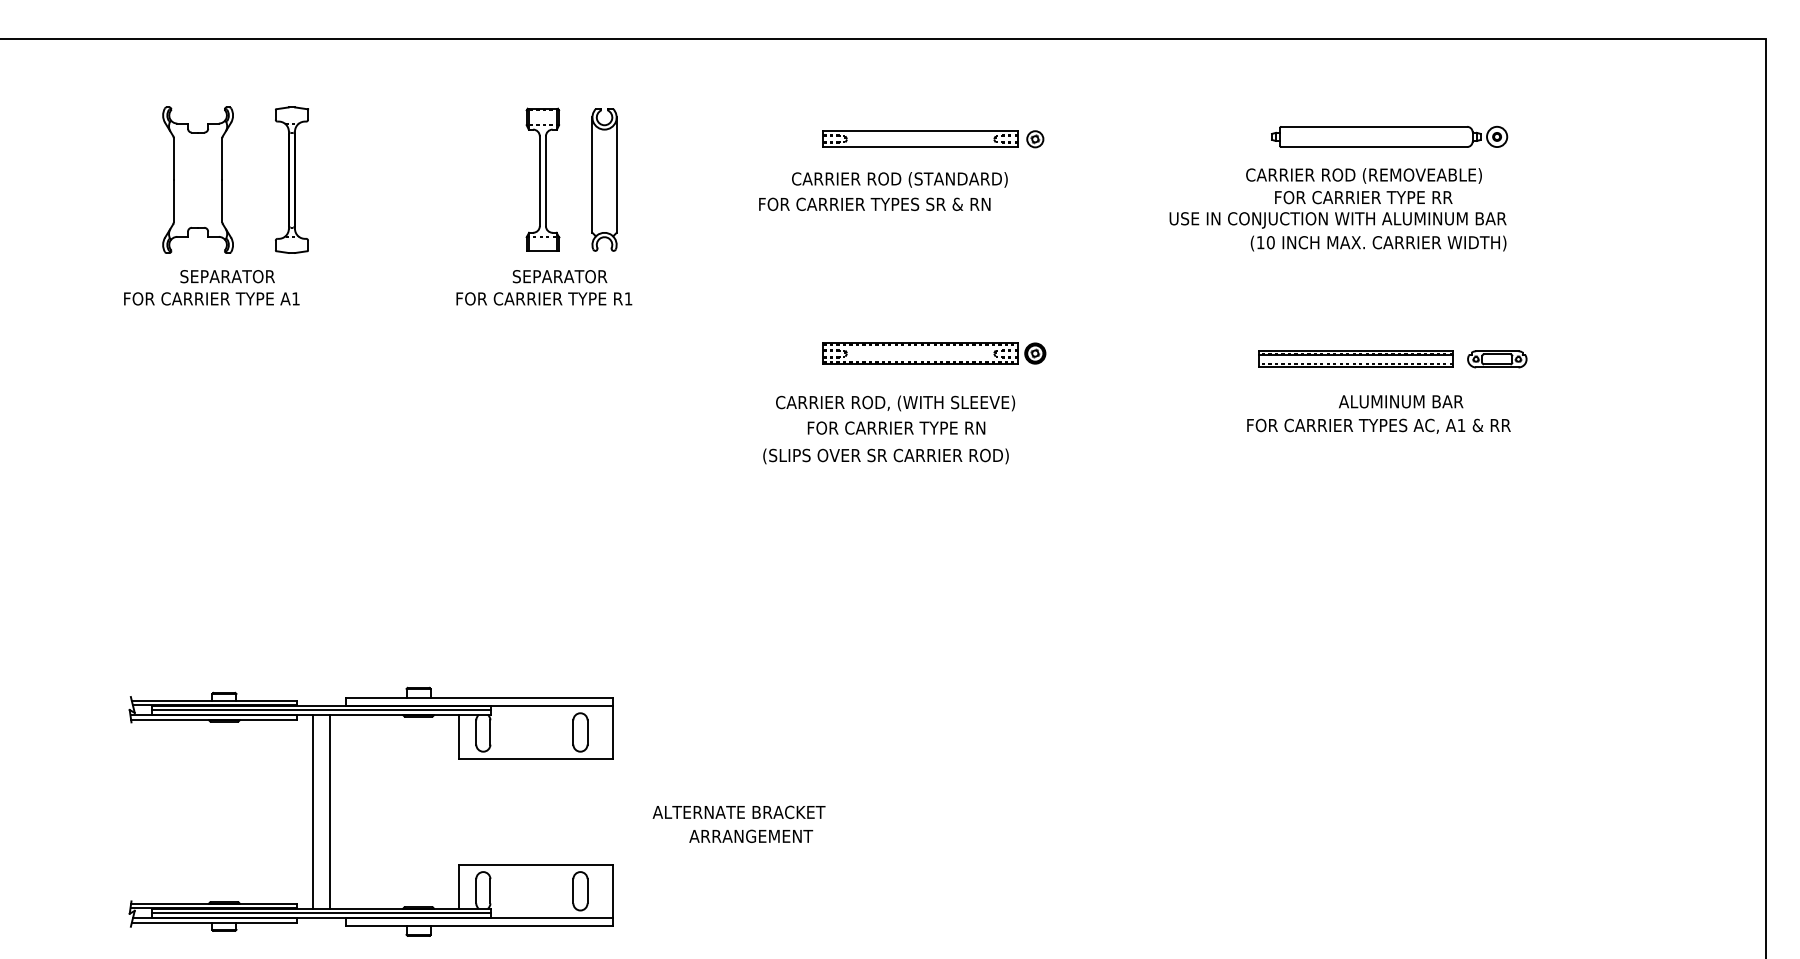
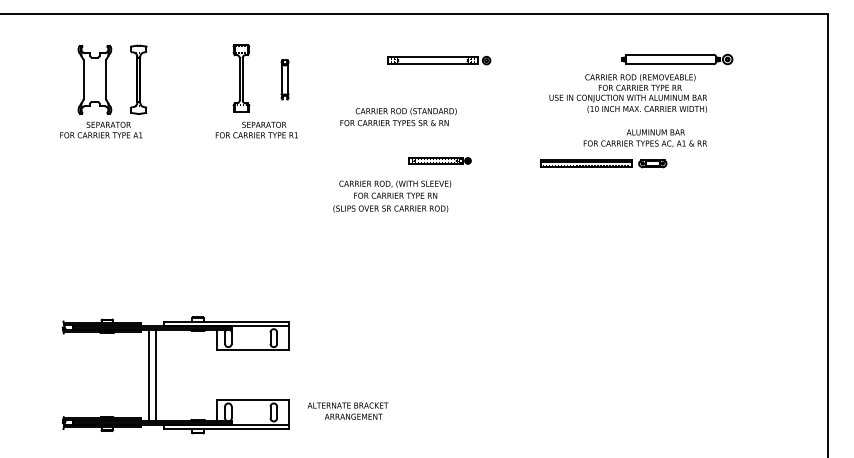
part: (1389, 136) -> (677, 59), moved
part: (543, 179) -> (241, 78), moved
part: (603, 179) -> (284, 79), size x0.6
text: (883, 192) -> (398, 117), moved
part: (934, 352) -> (439, 160), size x0.6
part: (1391, 359) -> (603, 163), moved
text: (1376, 414) -> (644, 138), moved
text: (889, 429) -> (392, 196), moved
text: (737, 822) -> (347, 410), moved

